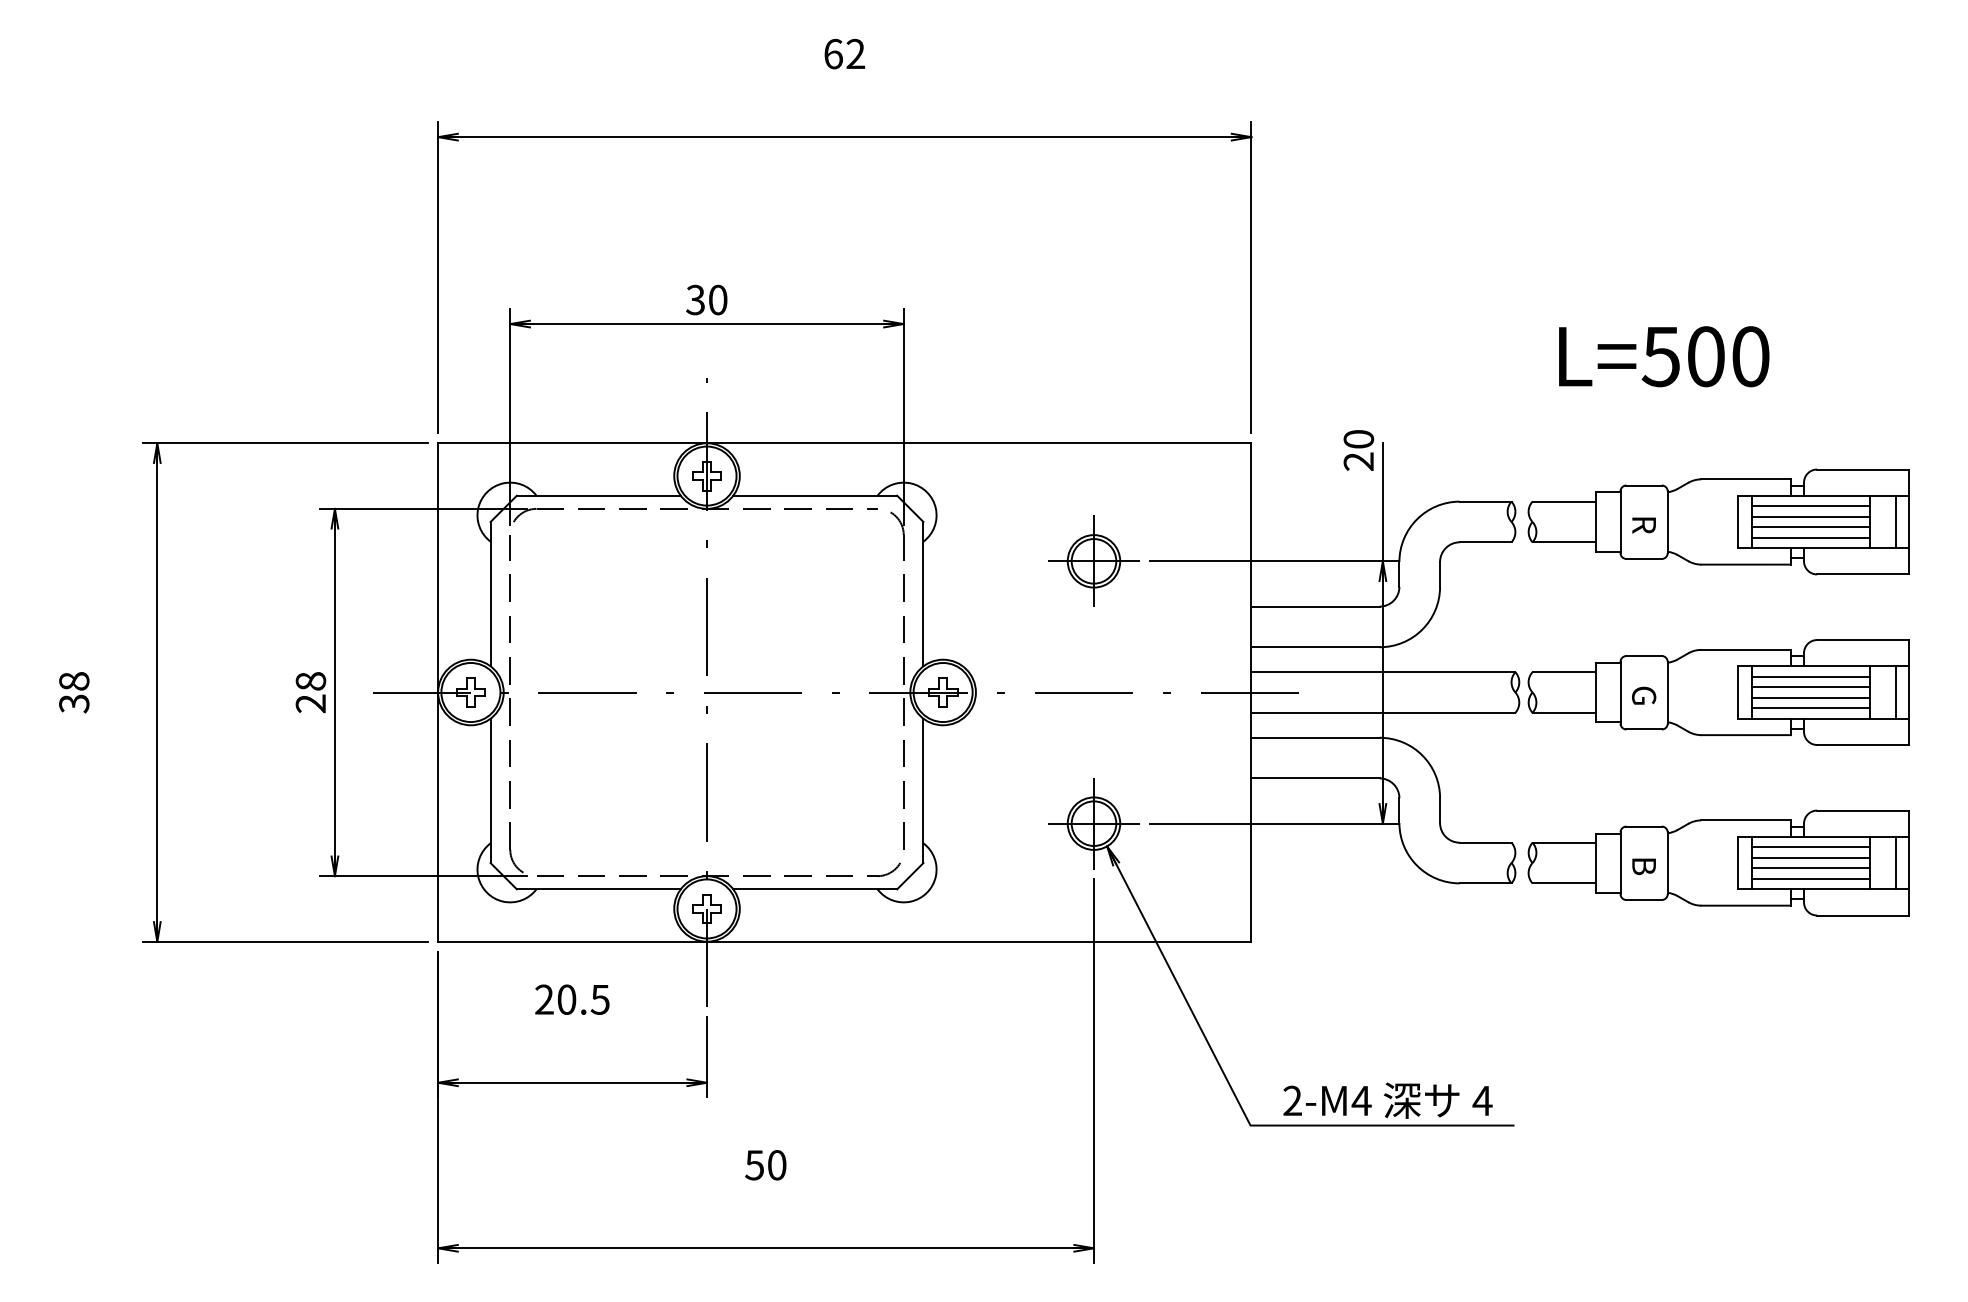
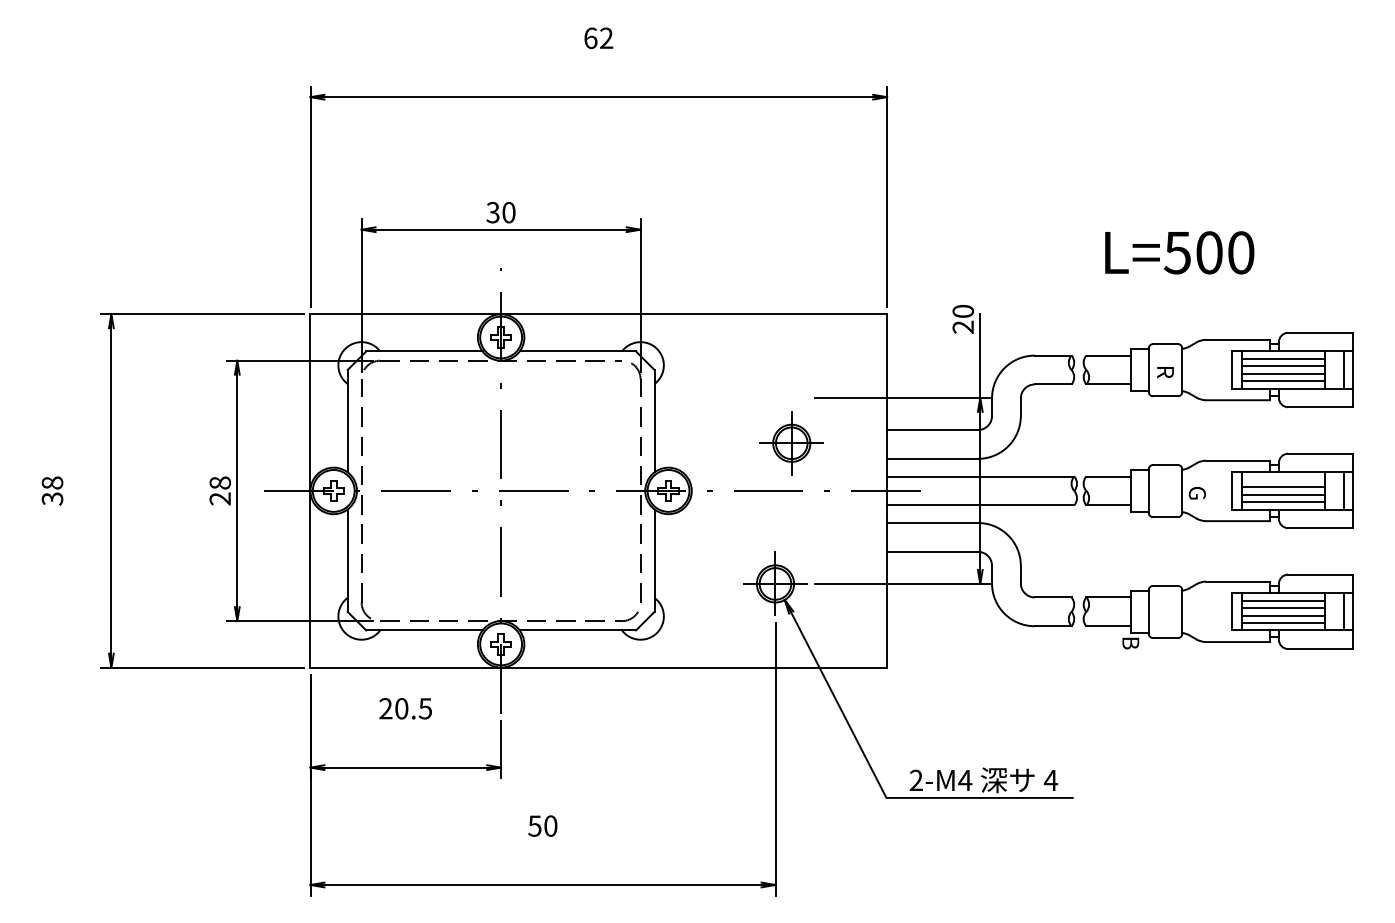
part: (1093, 560) -> (791, 442), moved
line: (1810, 676) -> (1283, 479), removed
text: (1644, 695) -> (1197, 493), moved
text: (1643, 866) -> (1130, 643), moved

